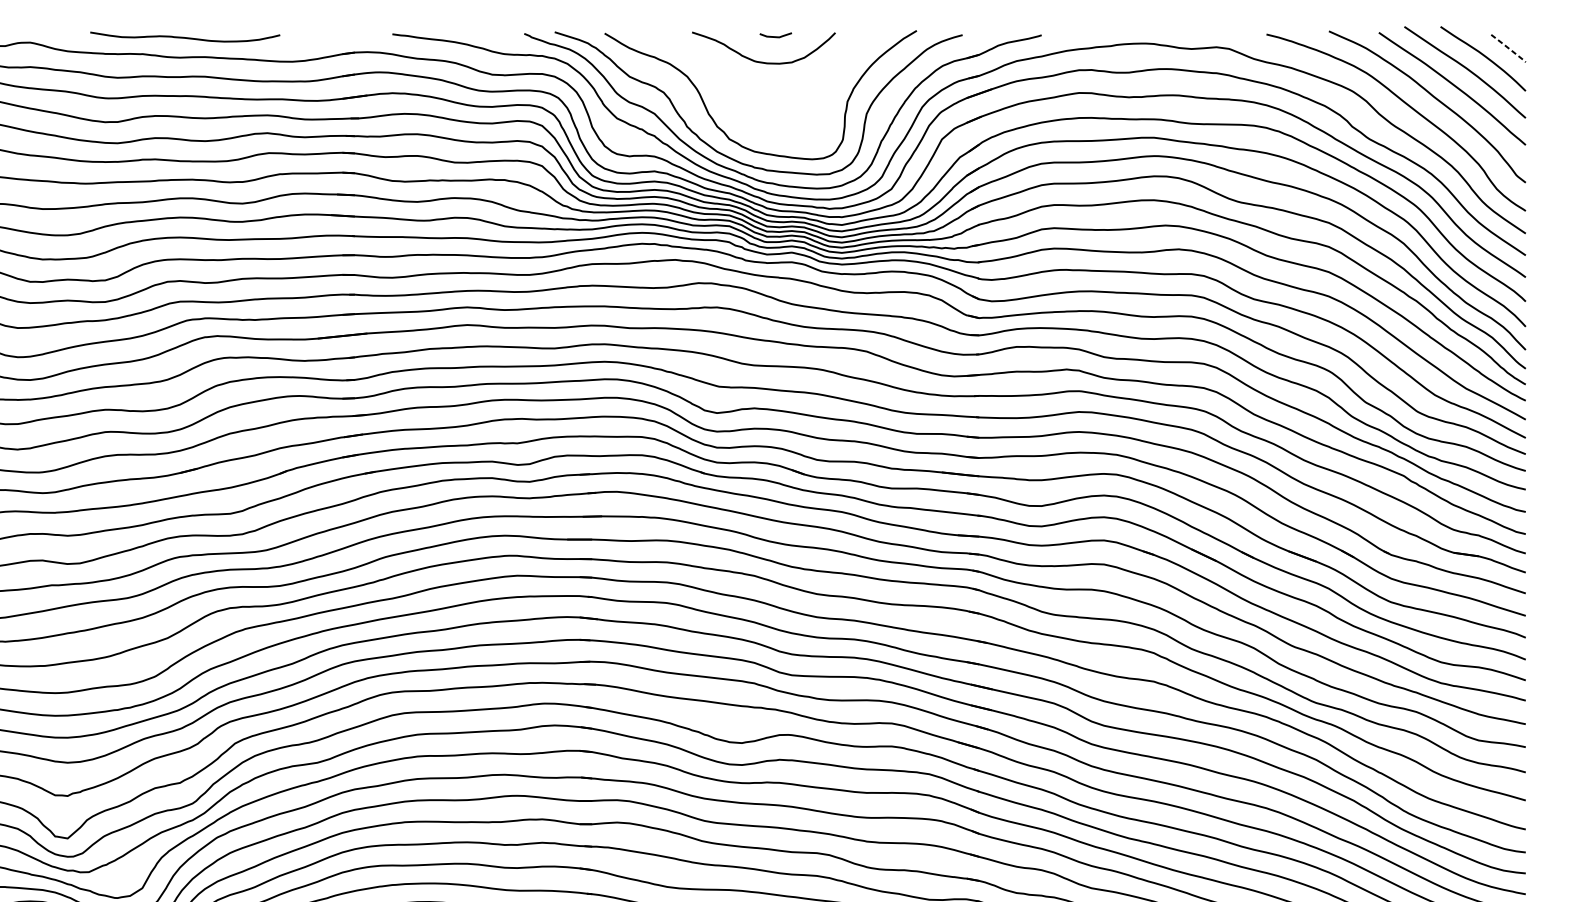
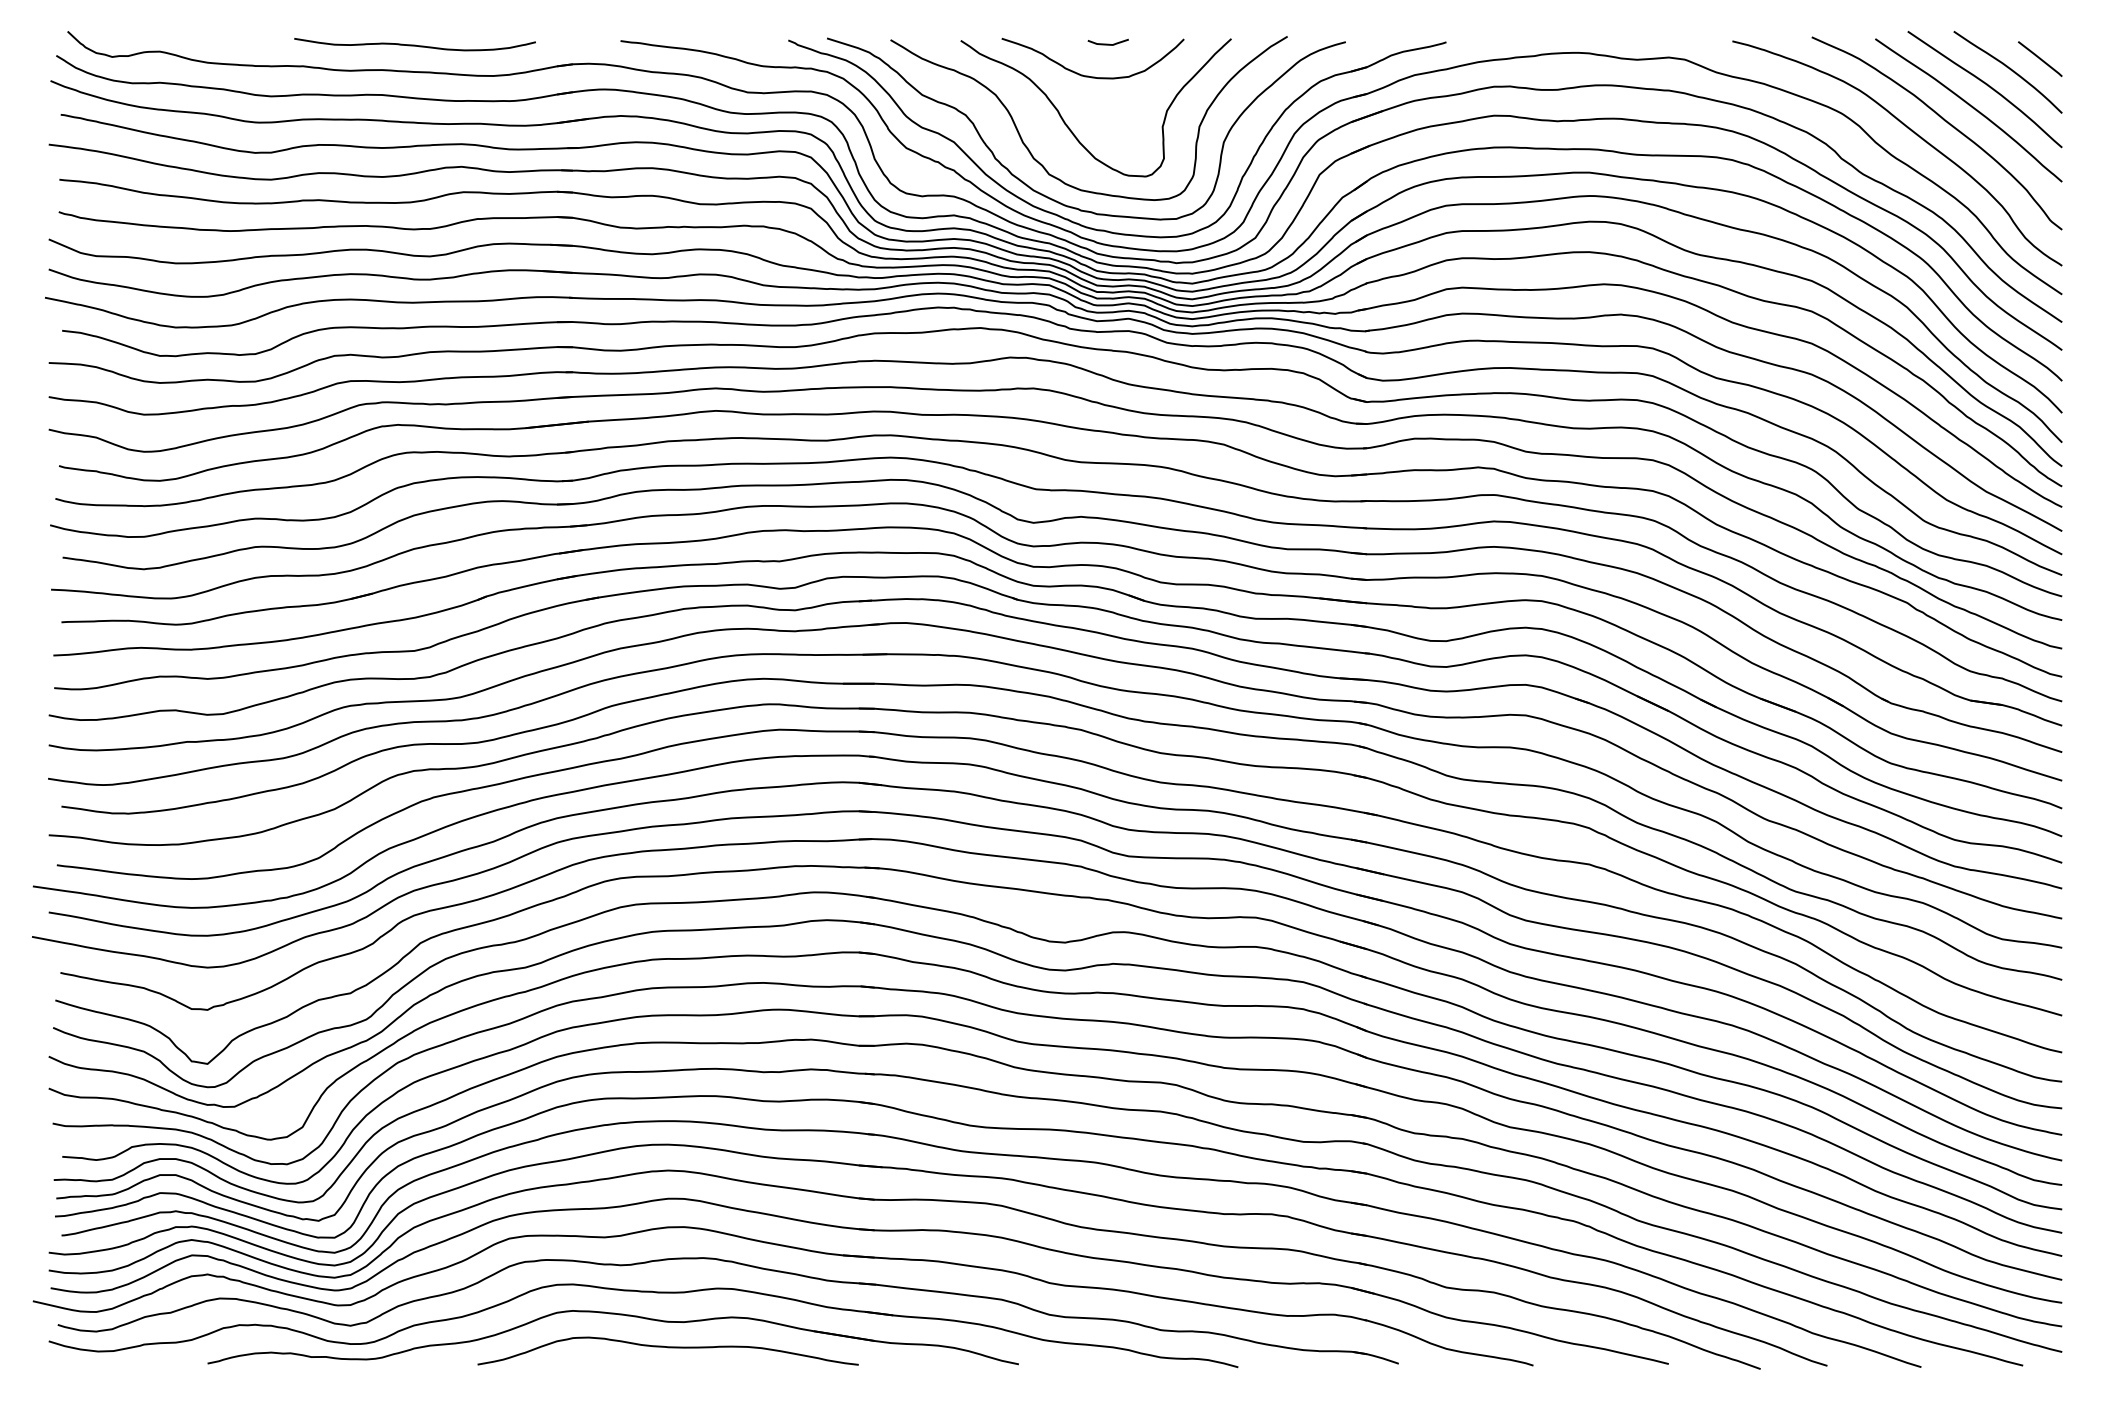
curve: (184, 37) -> (414, 44), moved
line: (1508, 48) -> (2040, 58), dashed -> solid
curve: (746, 103) -> (1070, 128), added

